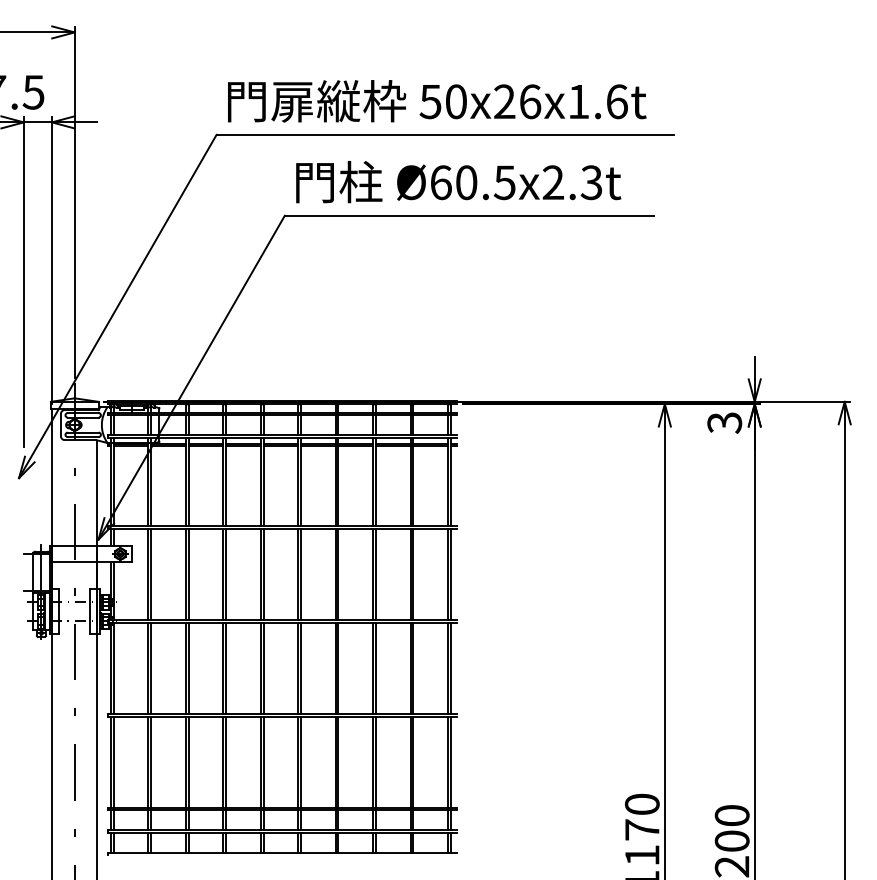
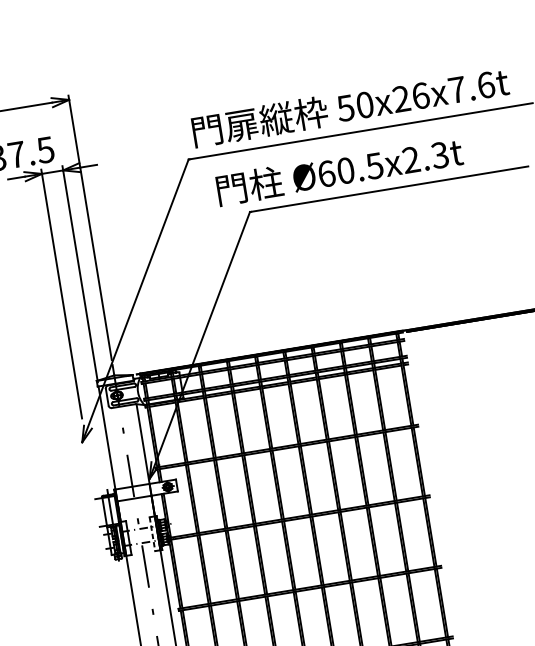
text: (578, 101) -> (457, 89), 50x26x1.6t -> 50x26x7.6t
text: (458, 182) -> (339, 171), moved
line: (90, 612) -> (152, 534), solid -> dashed

